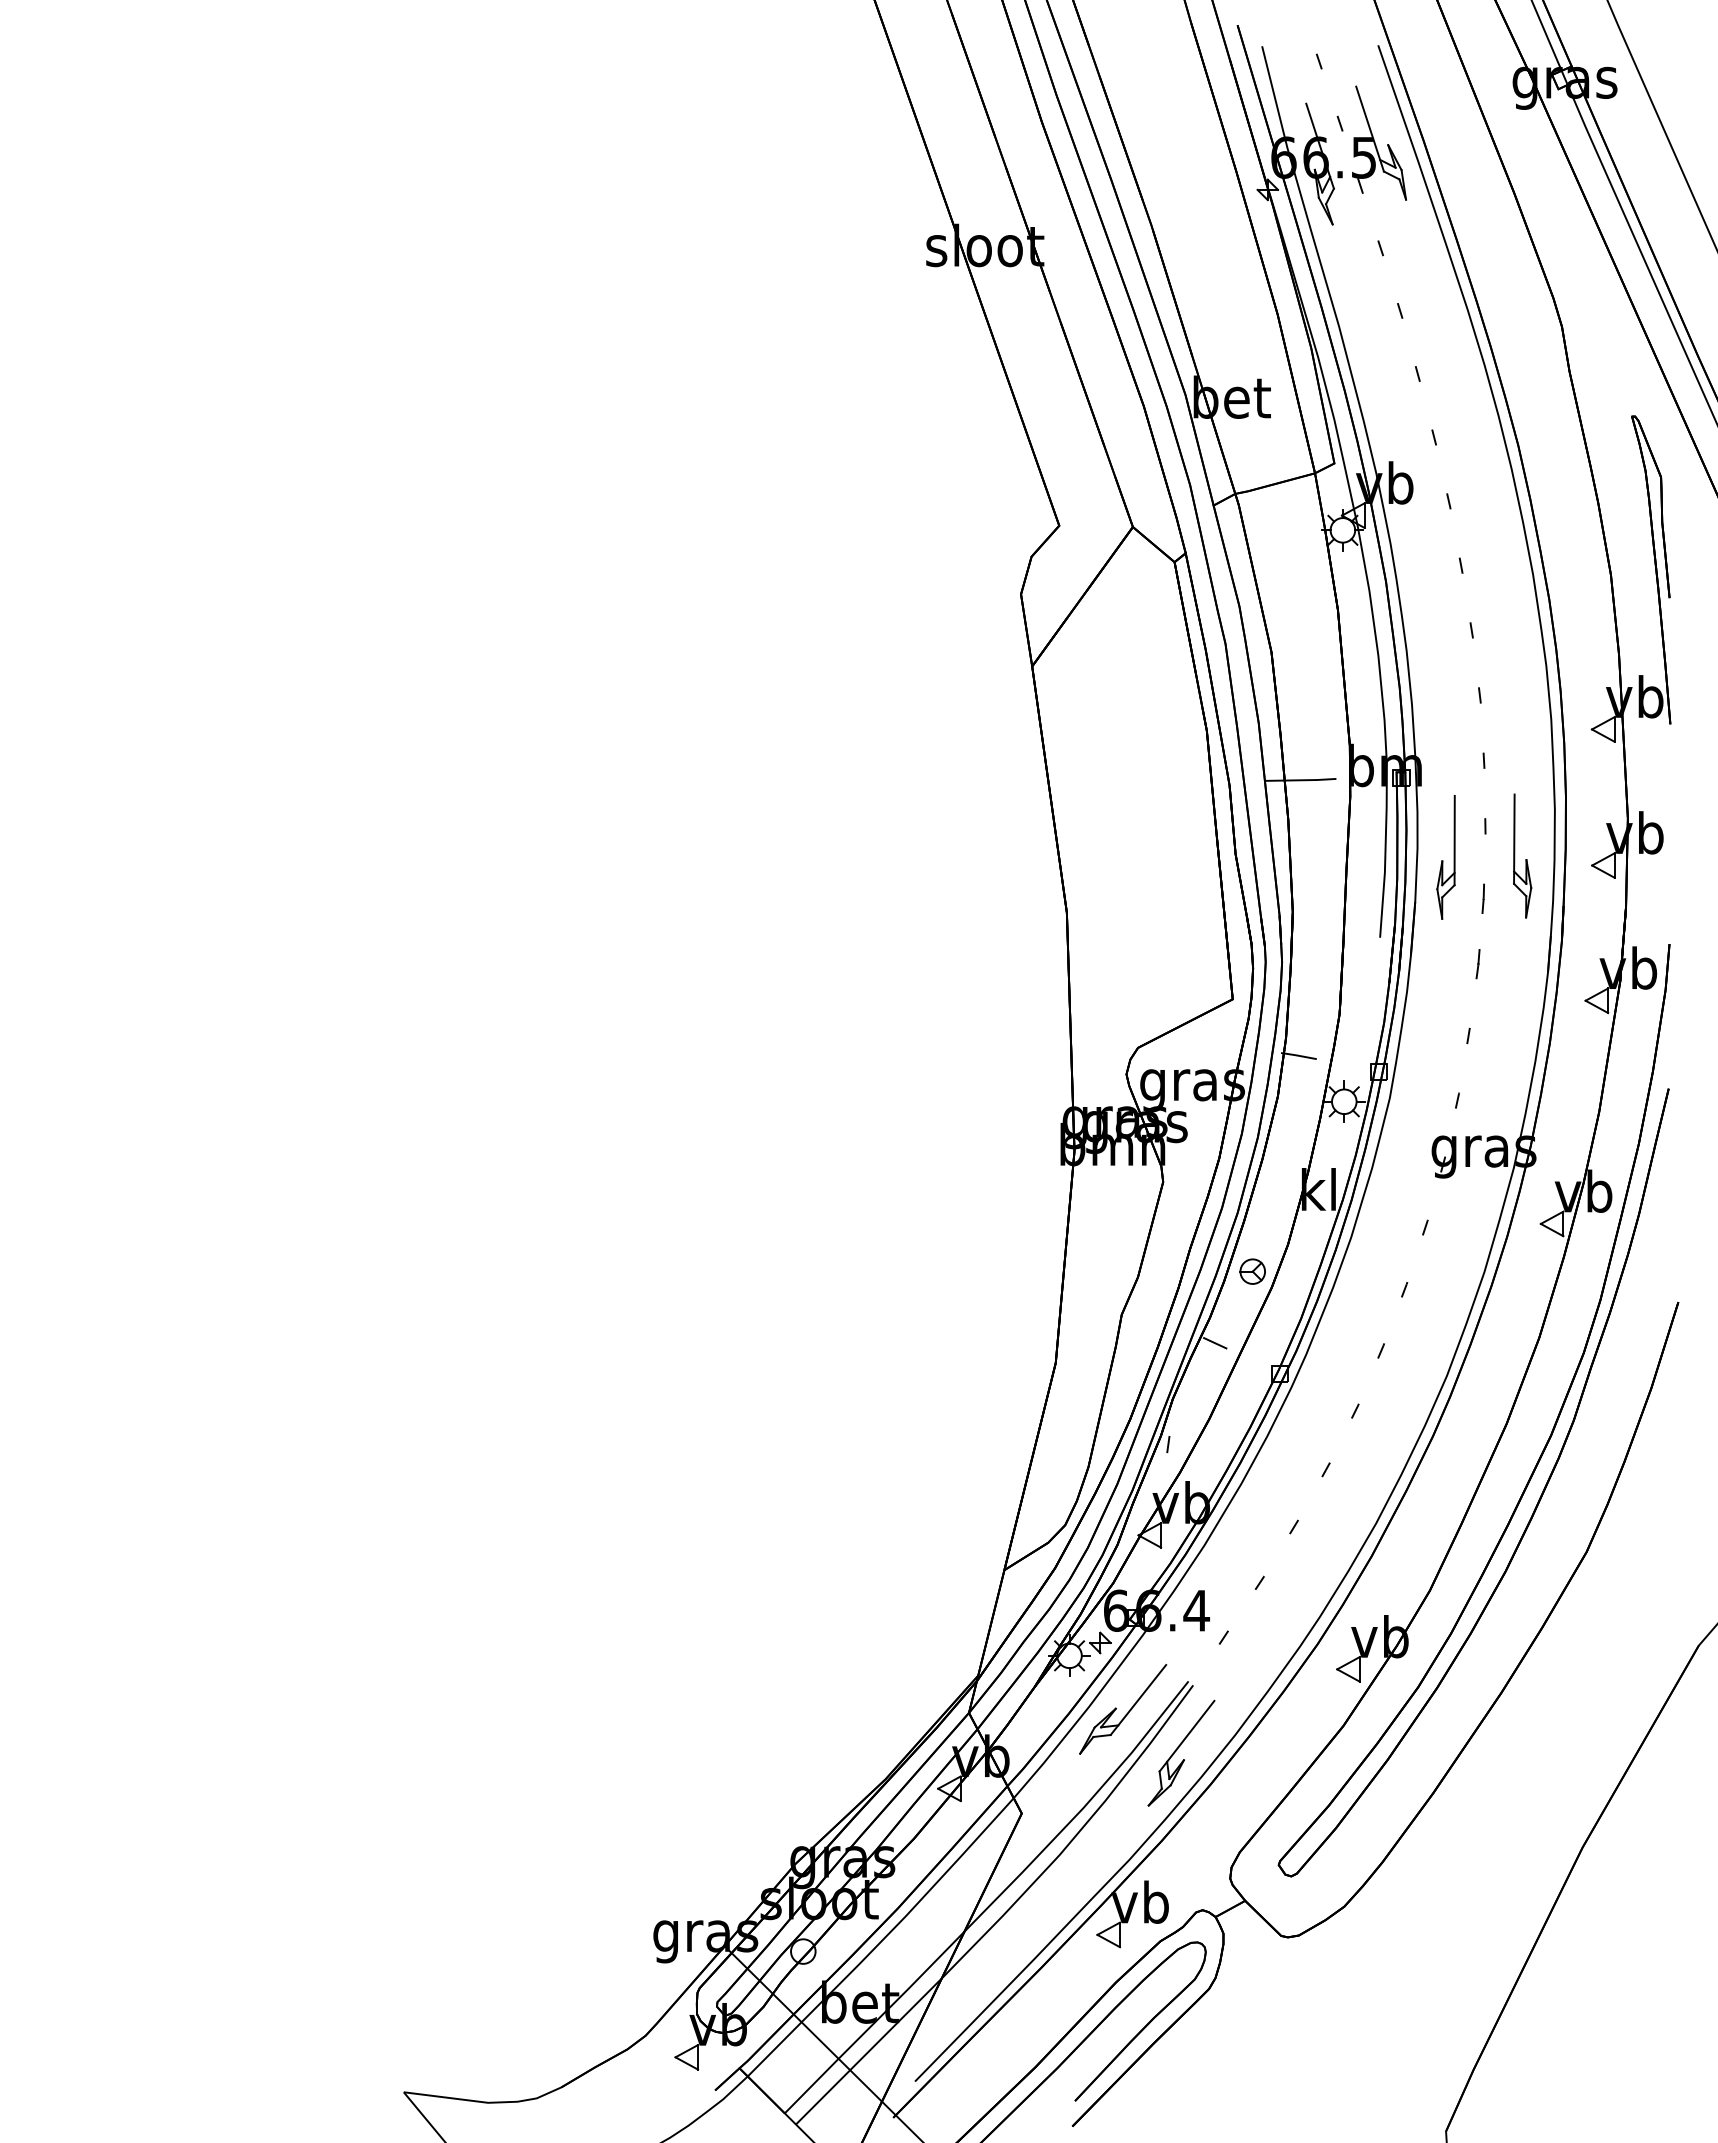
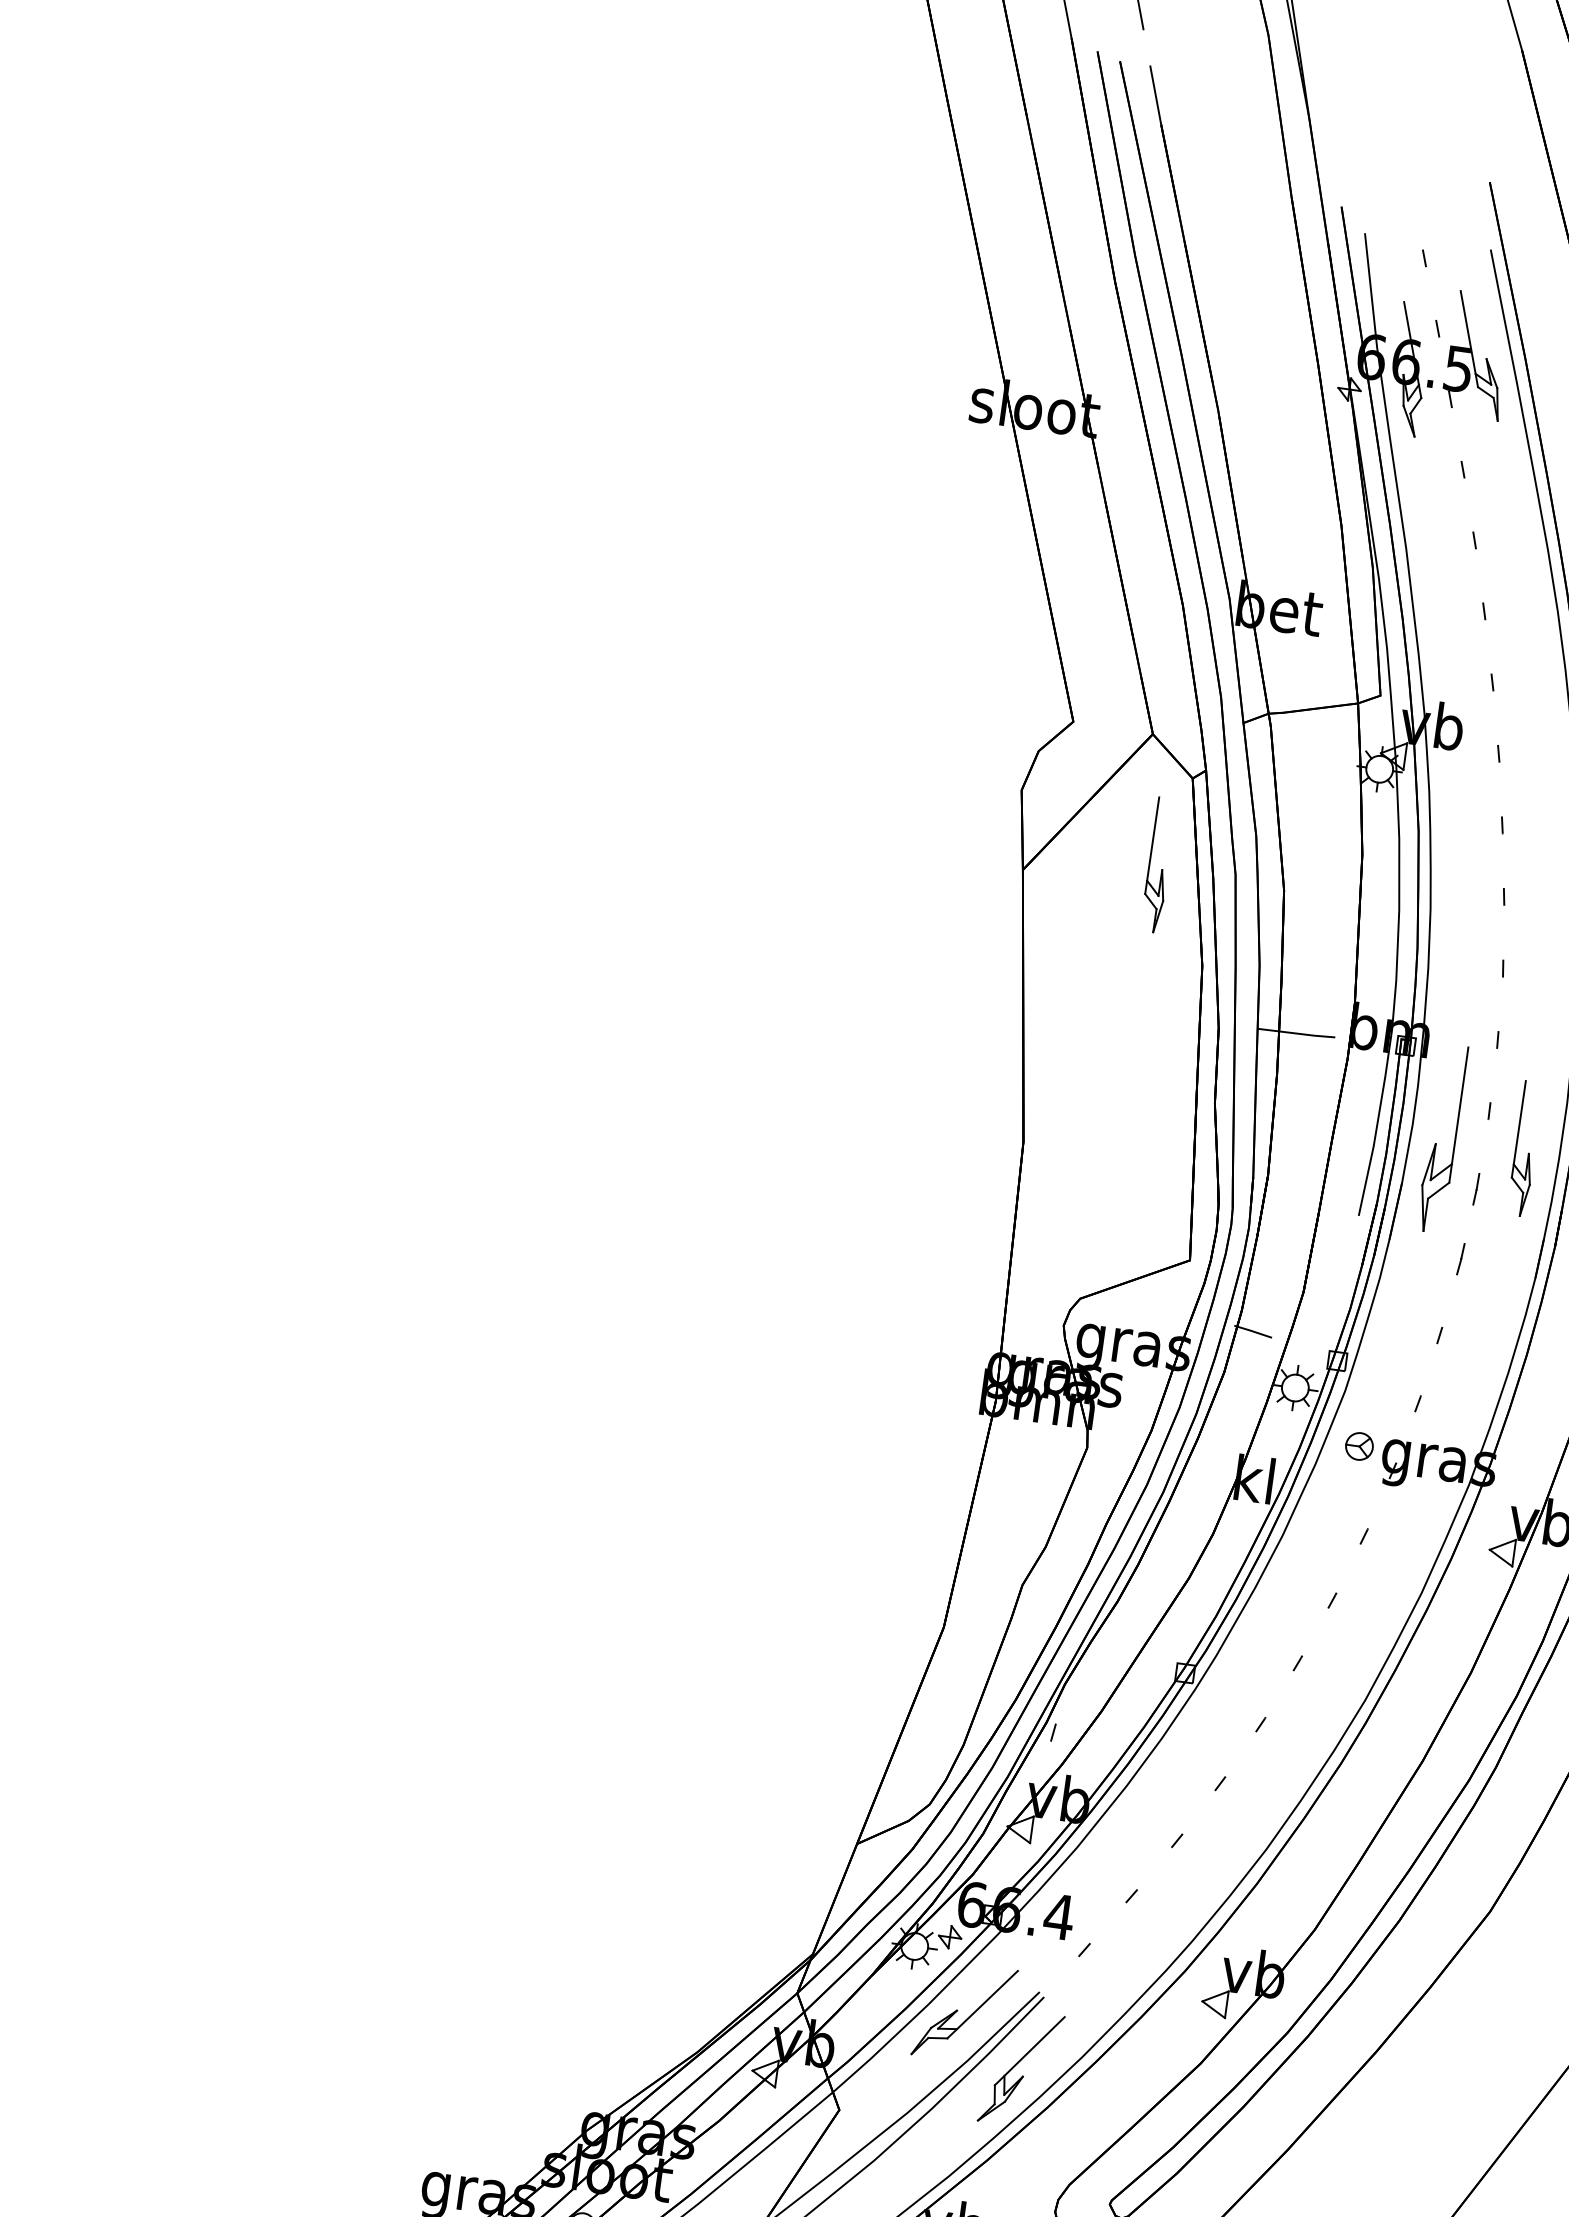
part: (1154, 644) -> (1158, 864), added
part: (1445, 857) -> (1441, 1138), size x1.4
part: (1252, 1271) -> (1359, 1446), moved
line: (1215, 1343) -> (1119, 1630), removed

